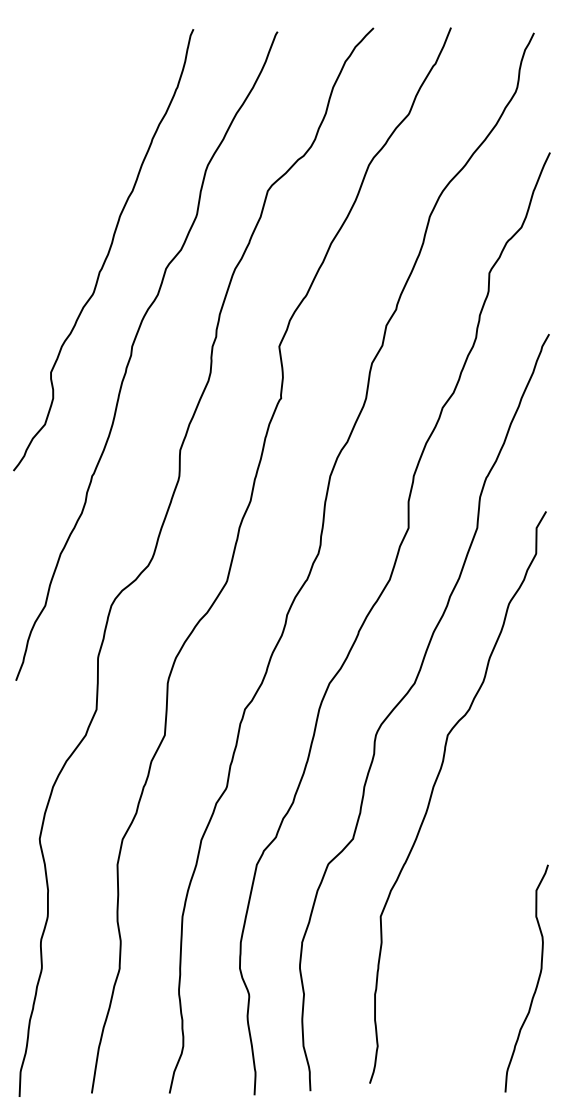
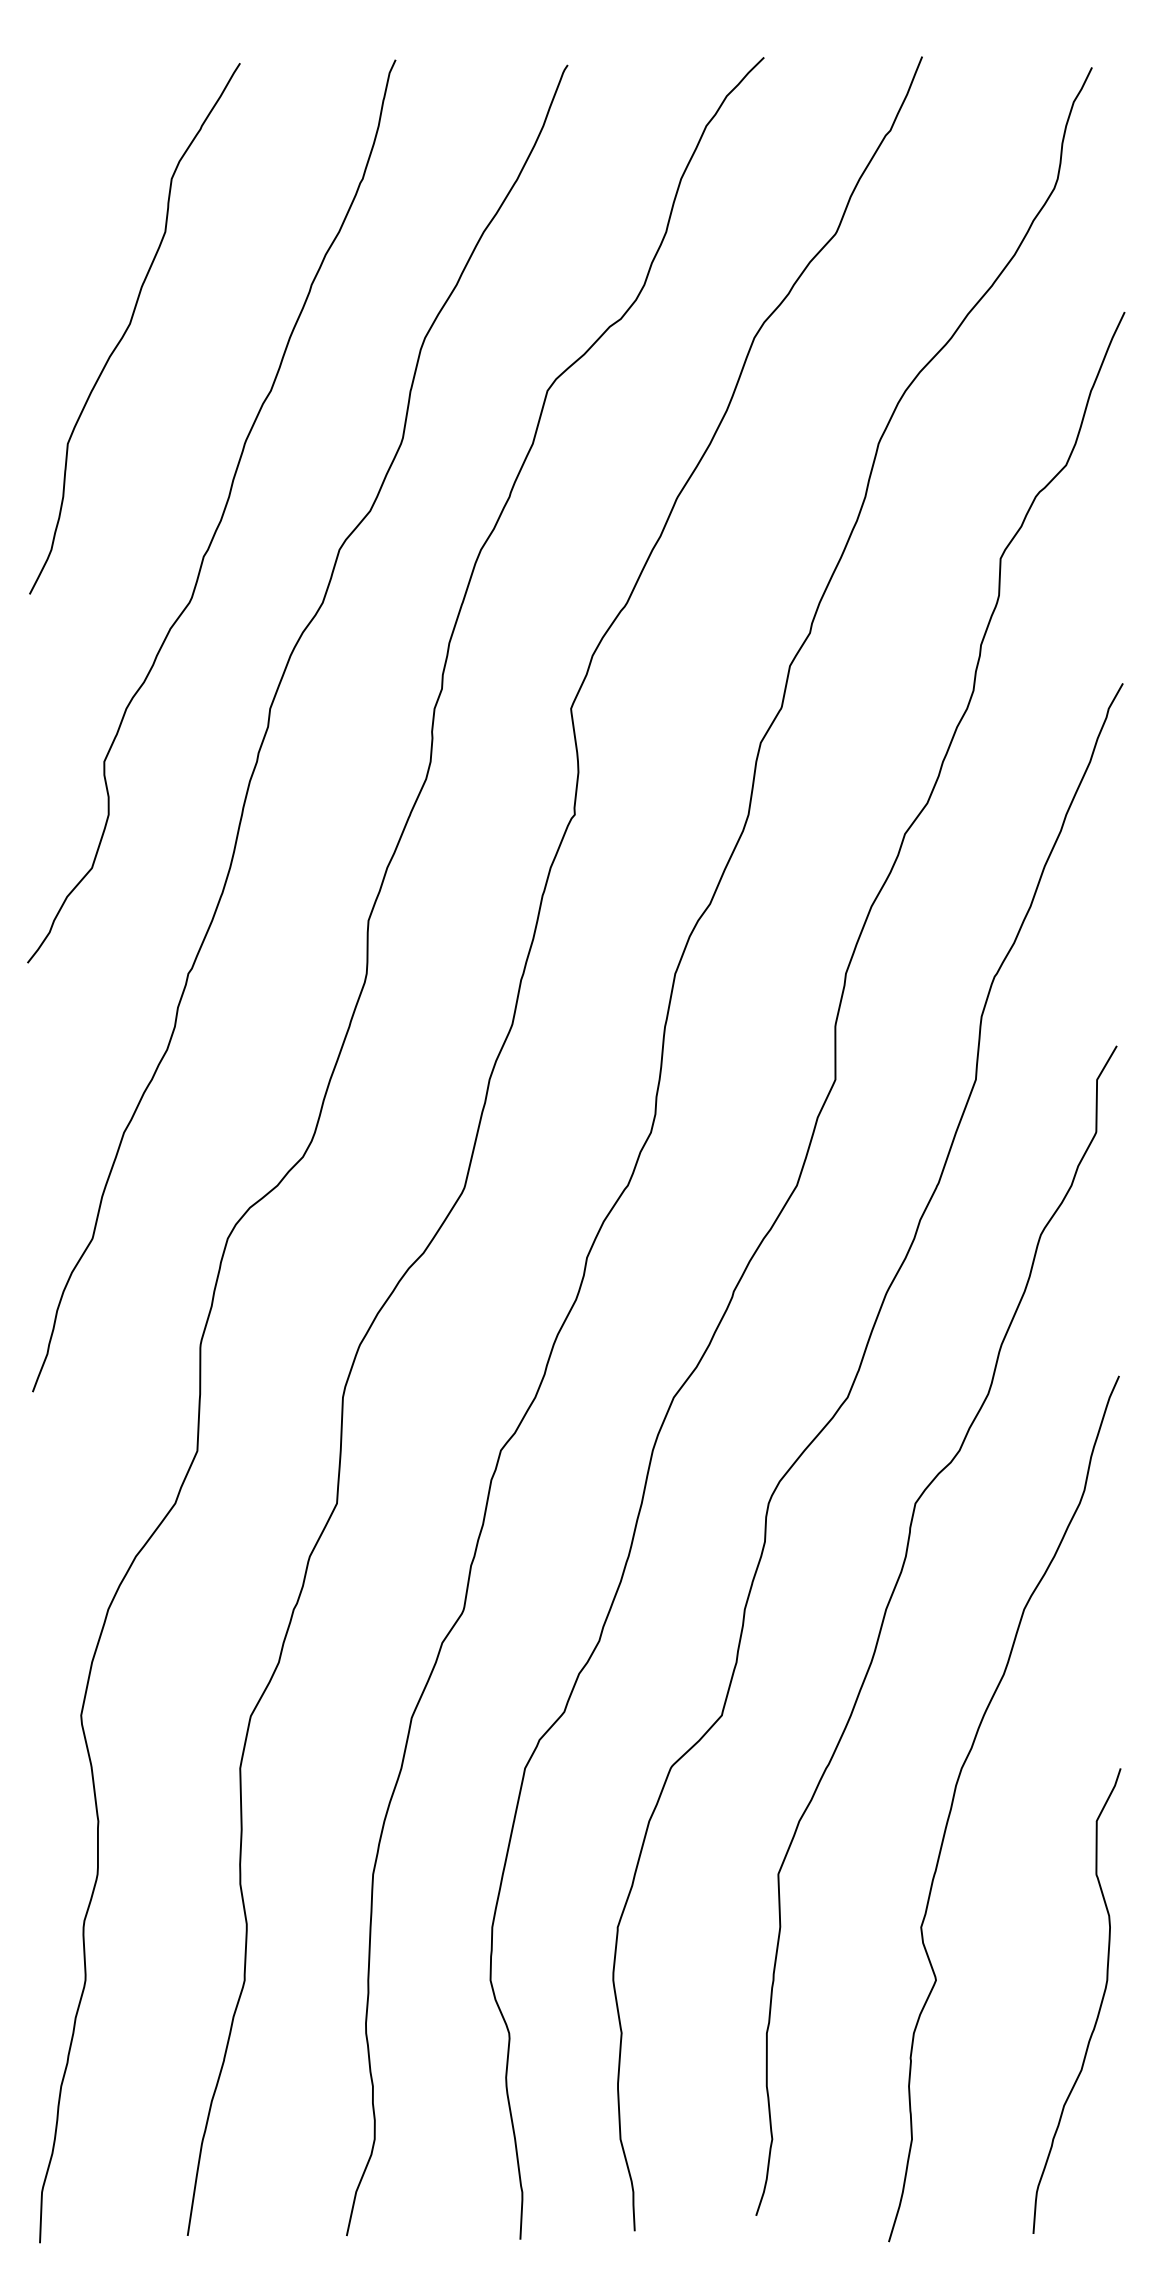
curve: (64, 158) -> (131, 324), added
curve: (467, 879) -> (955, 1798), added

